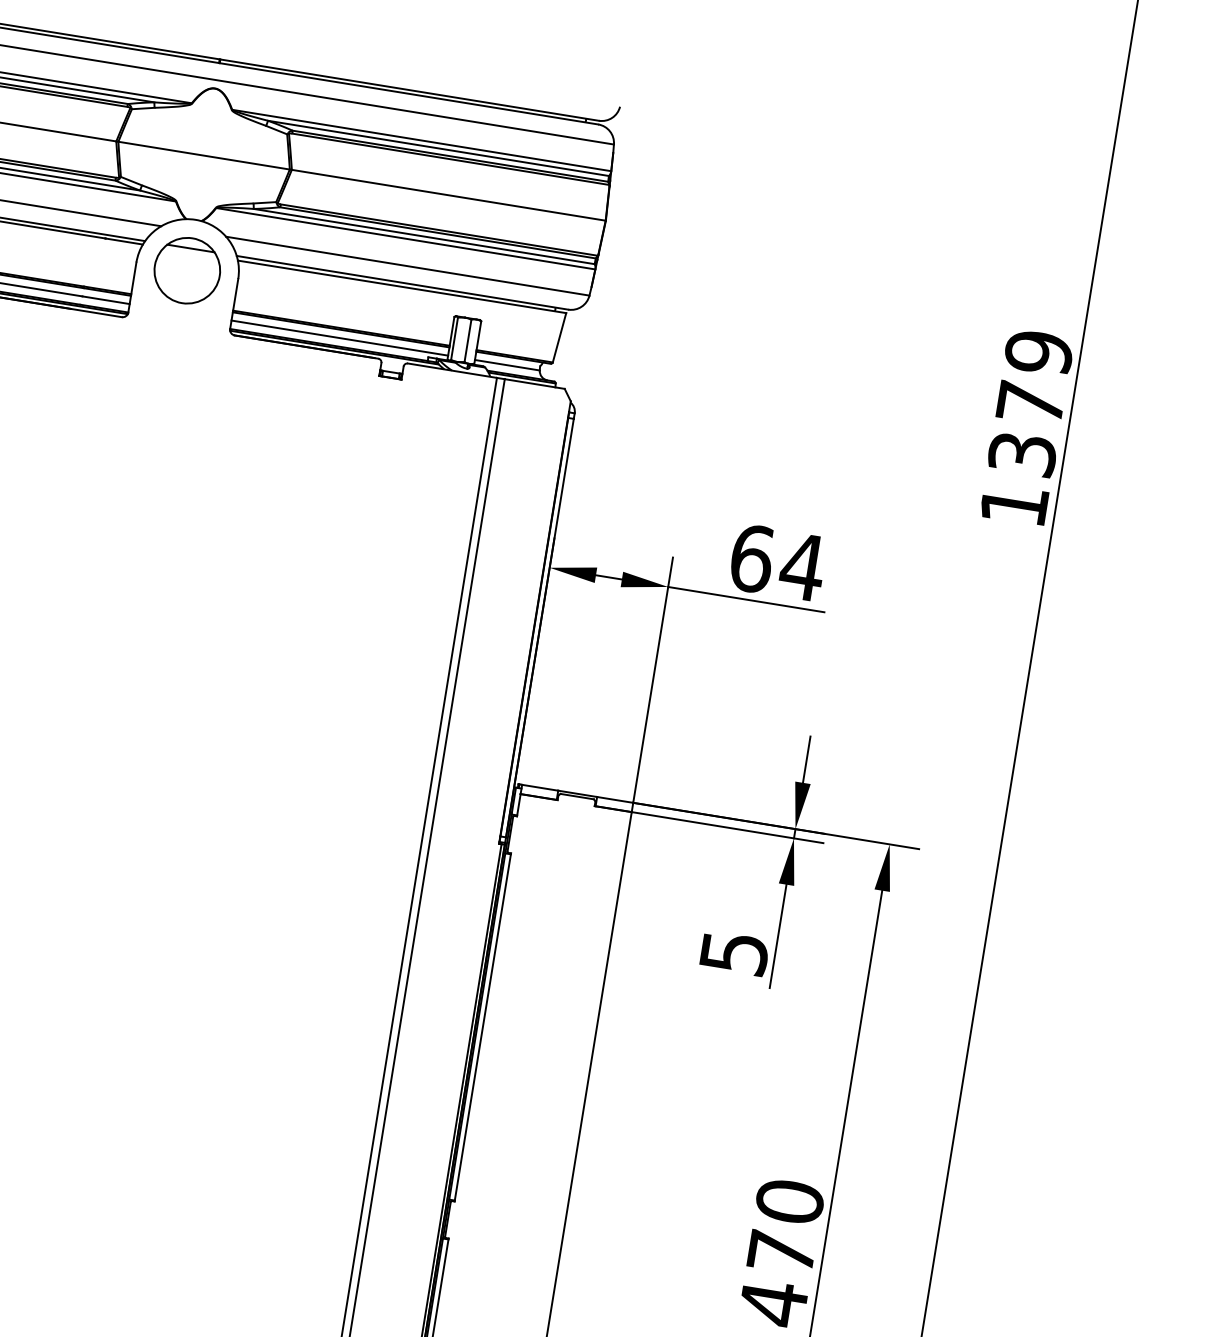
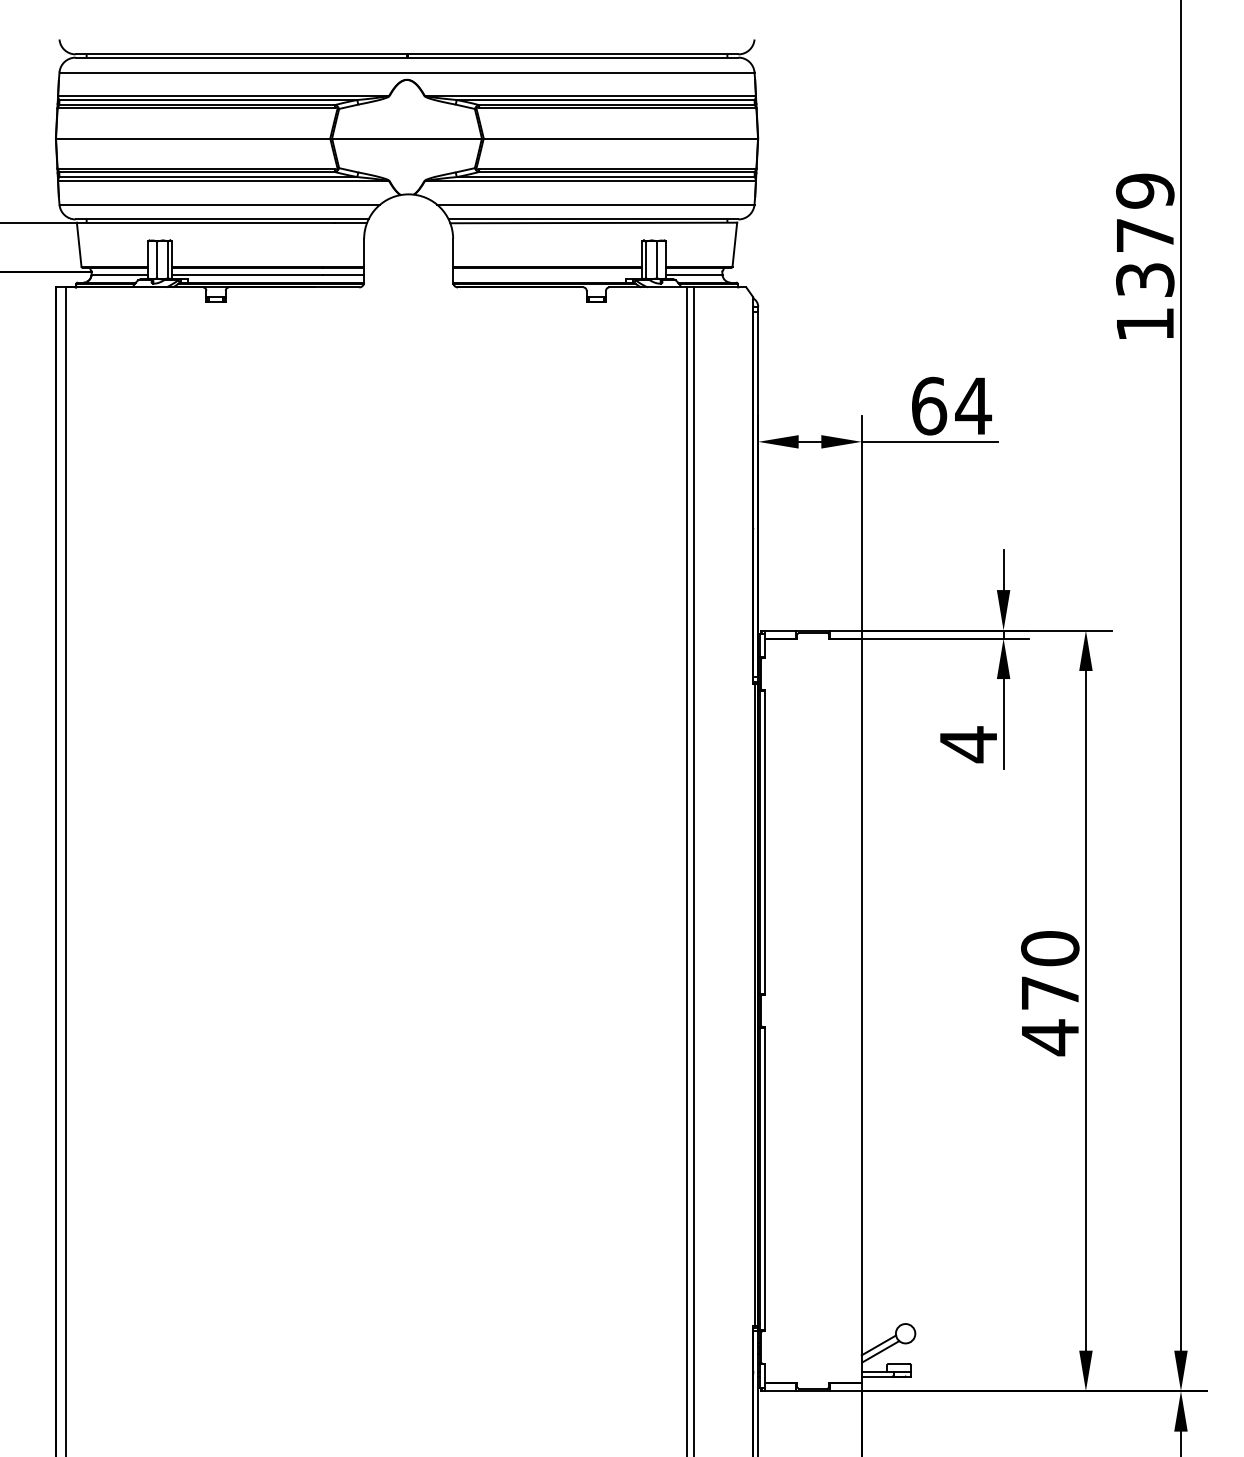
part: (187, 270) -> (408, 238), removed
line: (339, 338) -> (547, 275), removed
text: (734, 953) -> (968, 744), 5 -> 4

